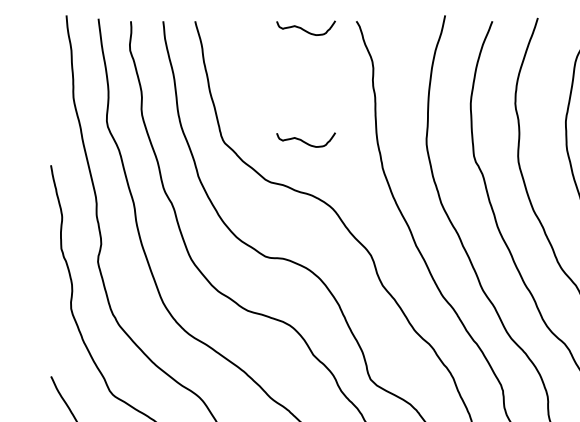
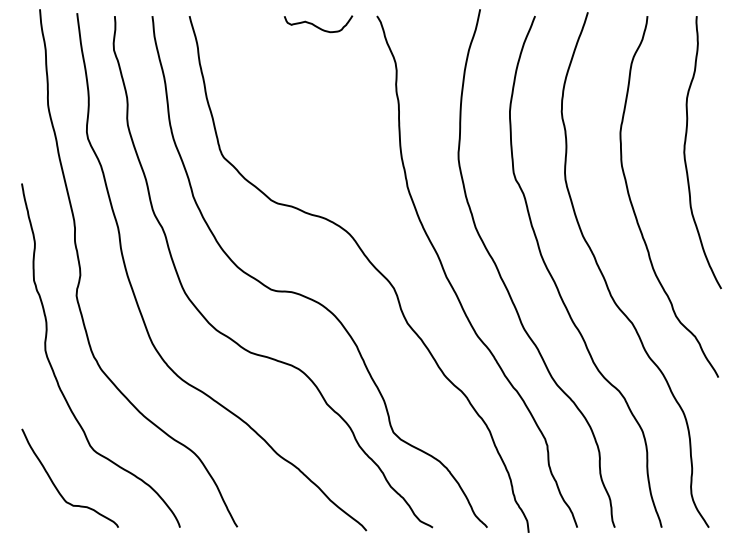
curve: (306, 142) -> (318, 156), removed

